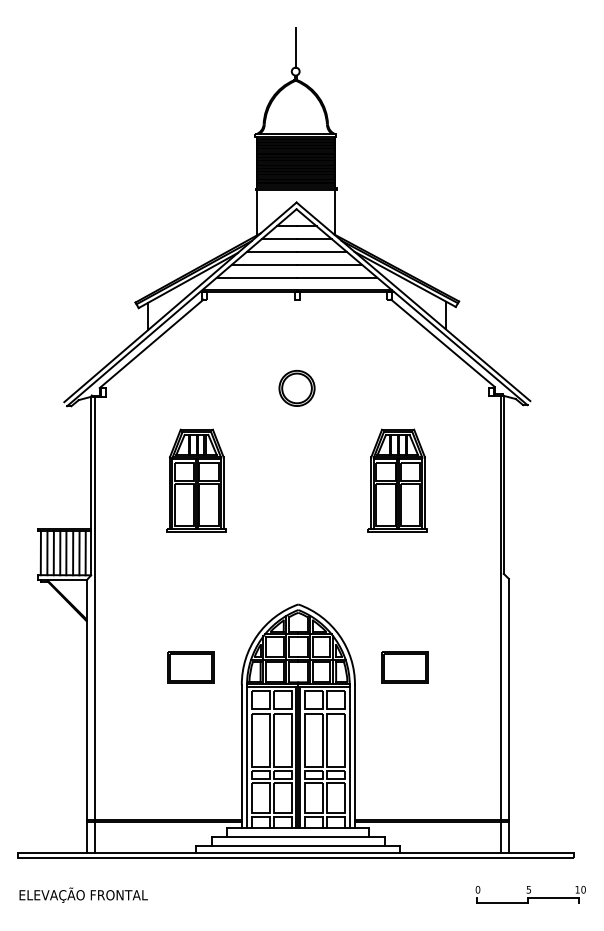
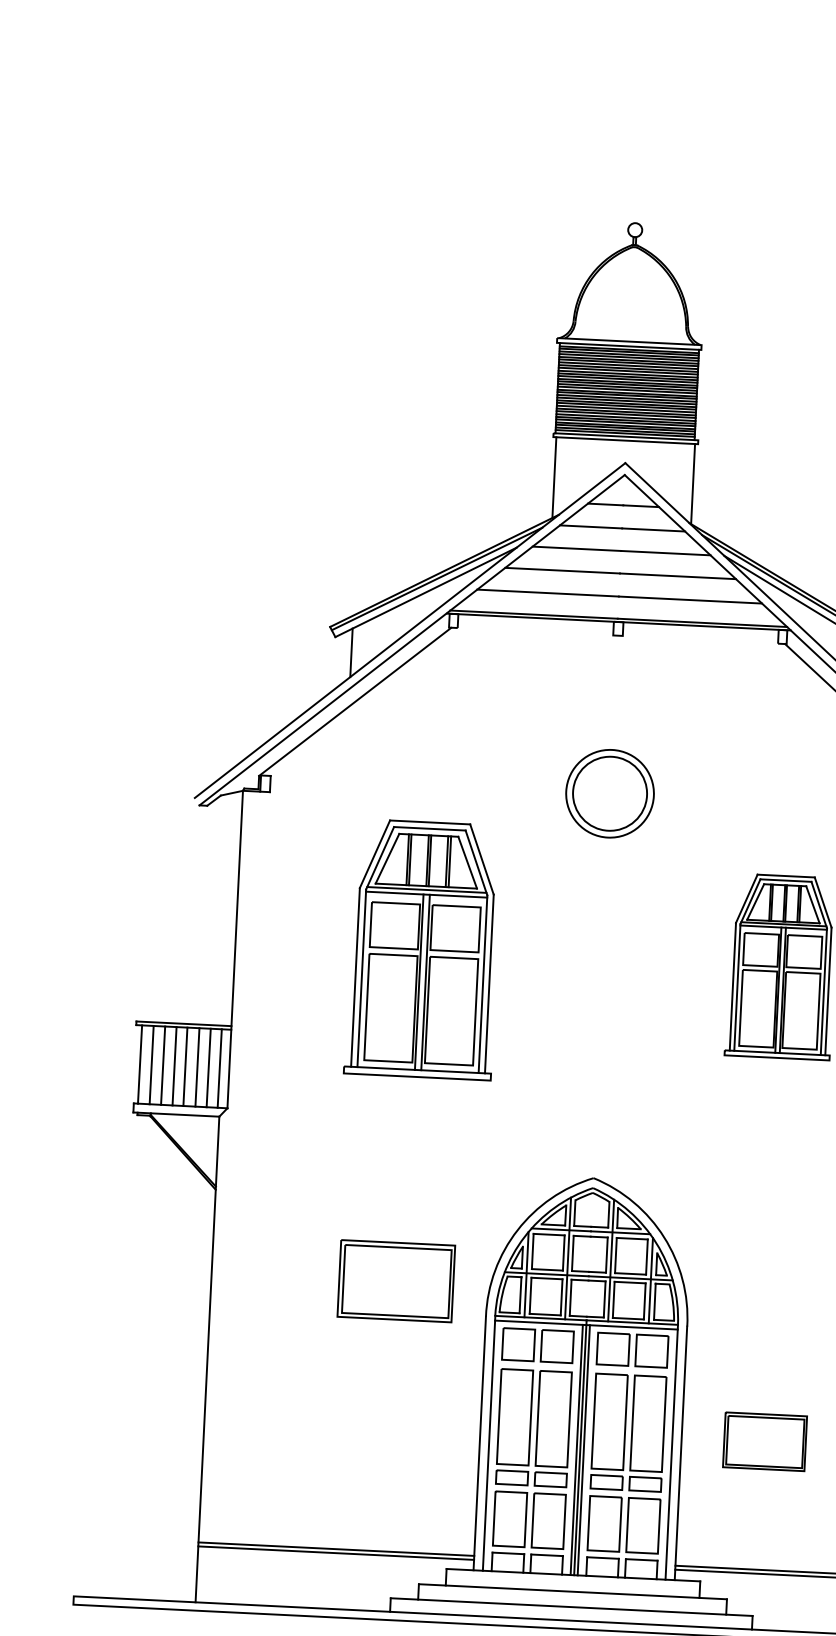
line: (295, 47) -> (636, 187), removed
part: (296, 388) -> (609, 793), size x1.4
part: (196, 480) -> (423, 948), size x1.4
line: (94, 624) -> (229, 1196), removed
part: (190, 667) -> (396, 1280), size x1.4
part: (404, 667) -> (764, 1441), moved

